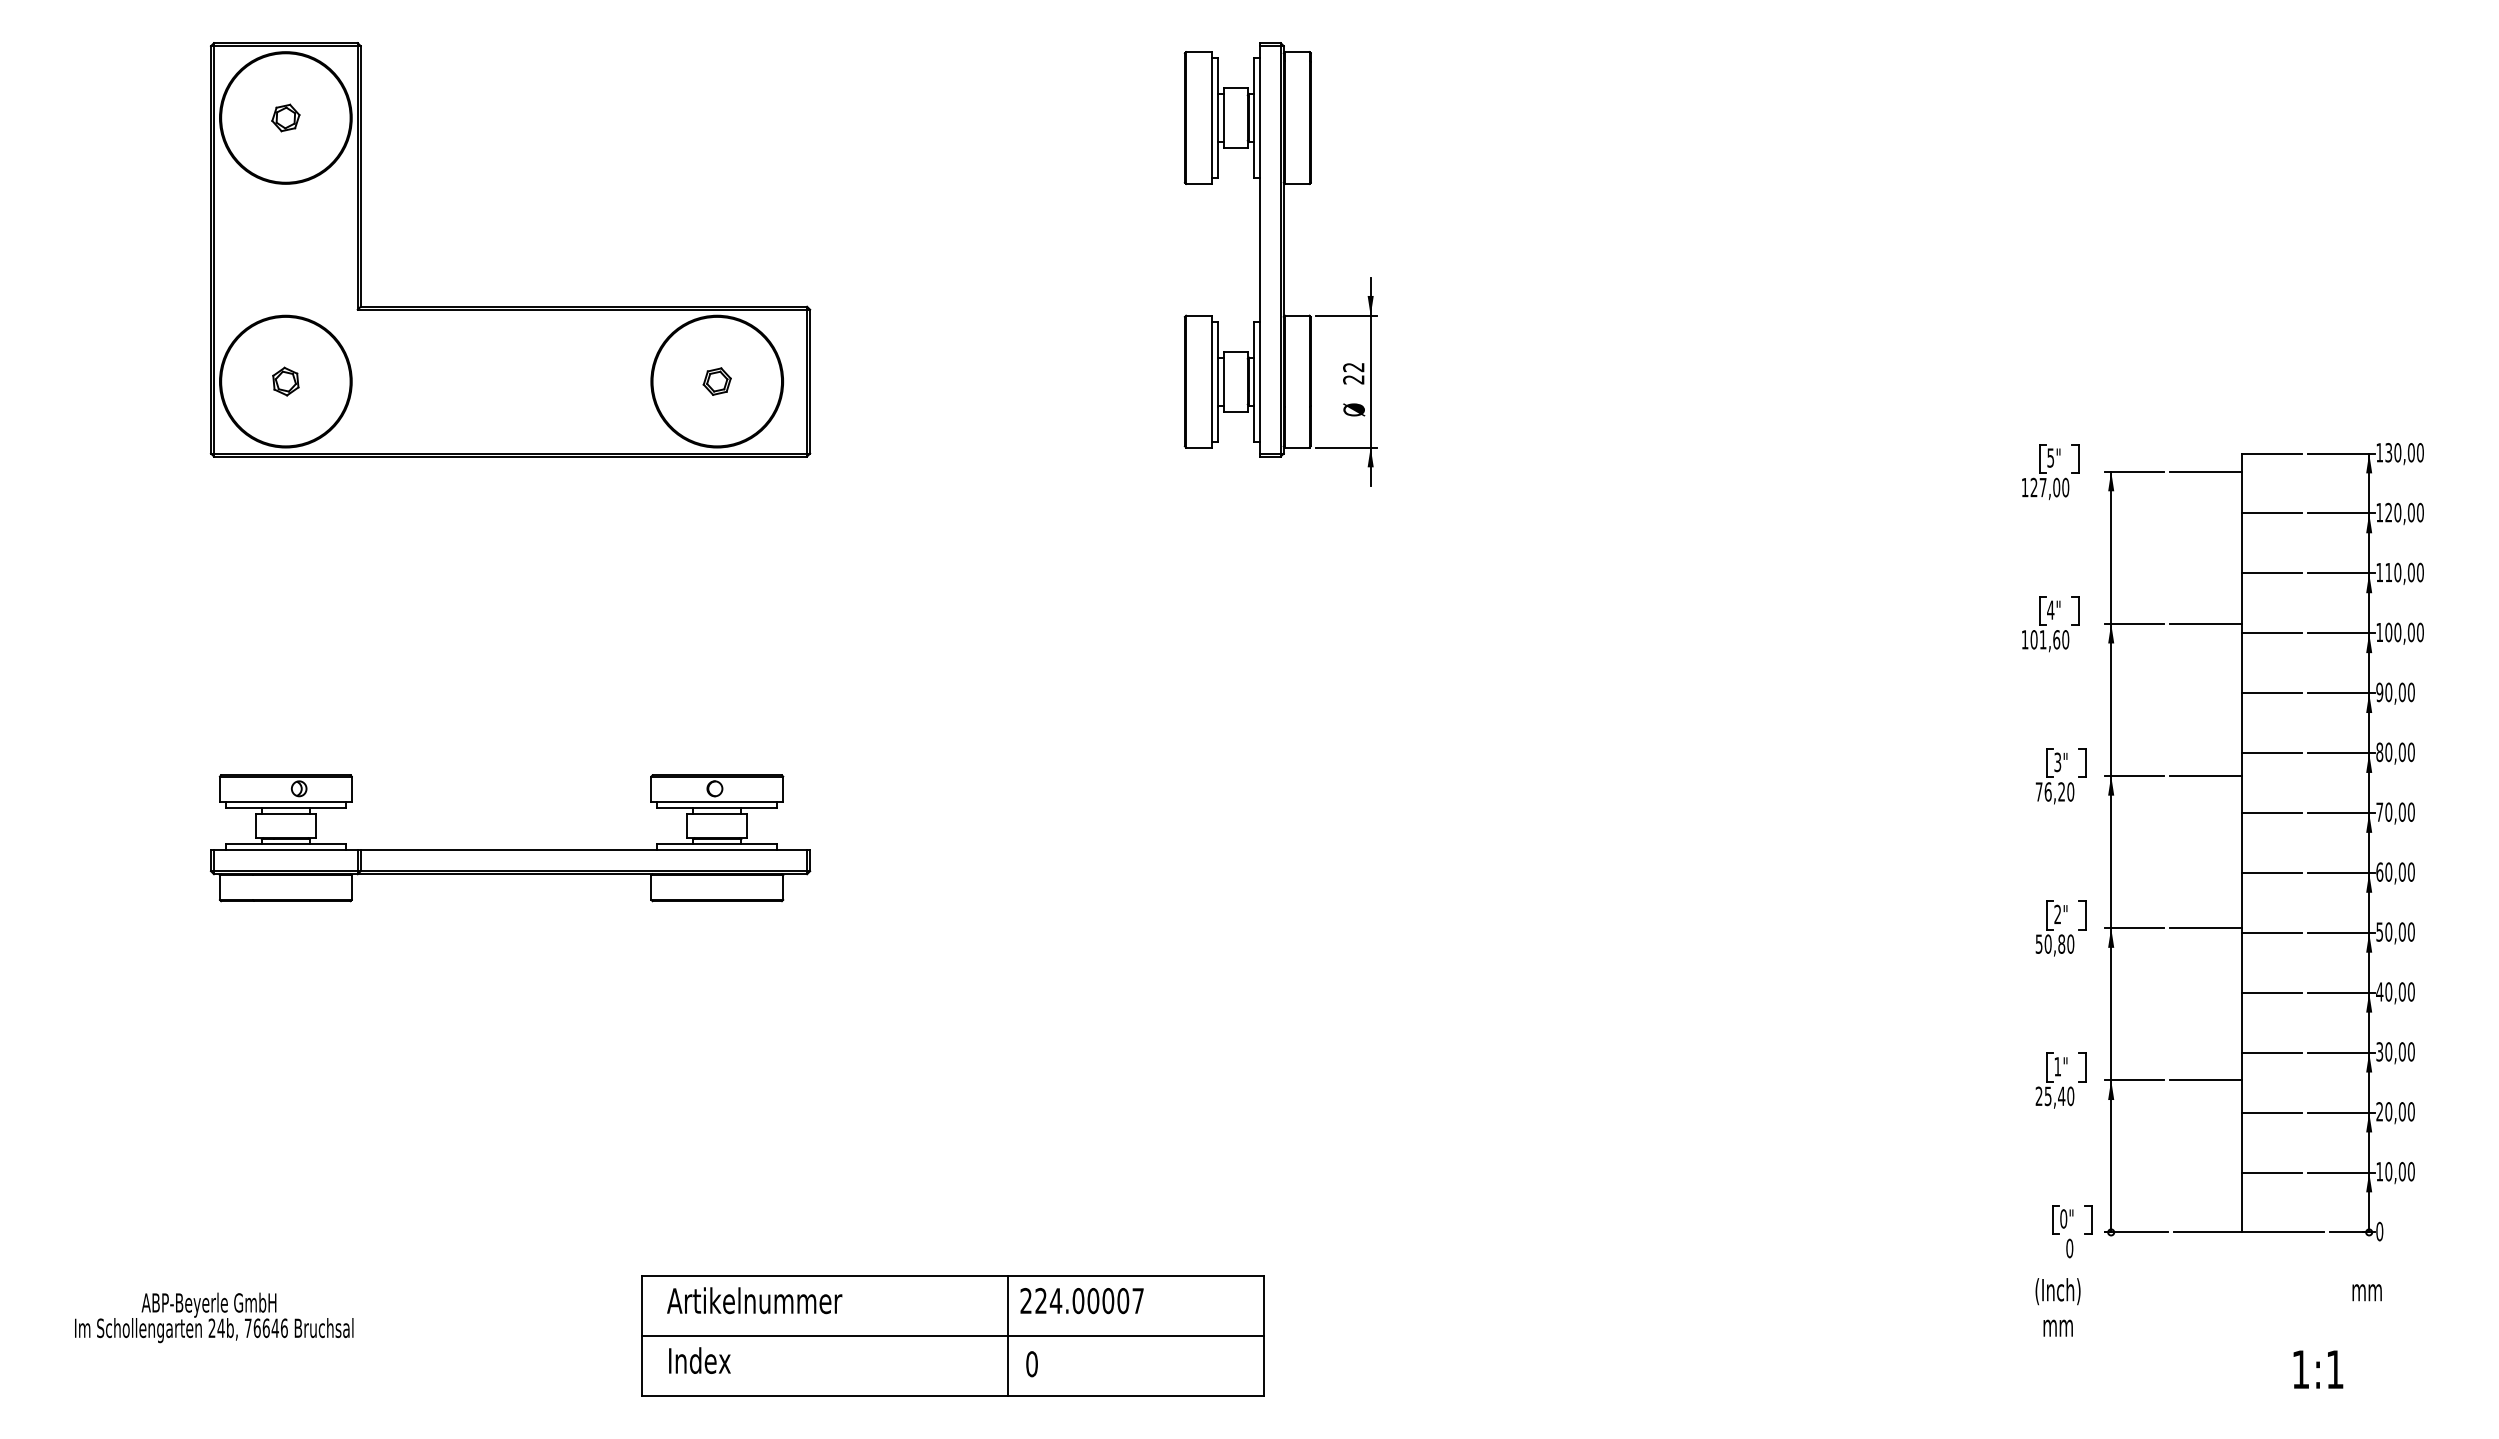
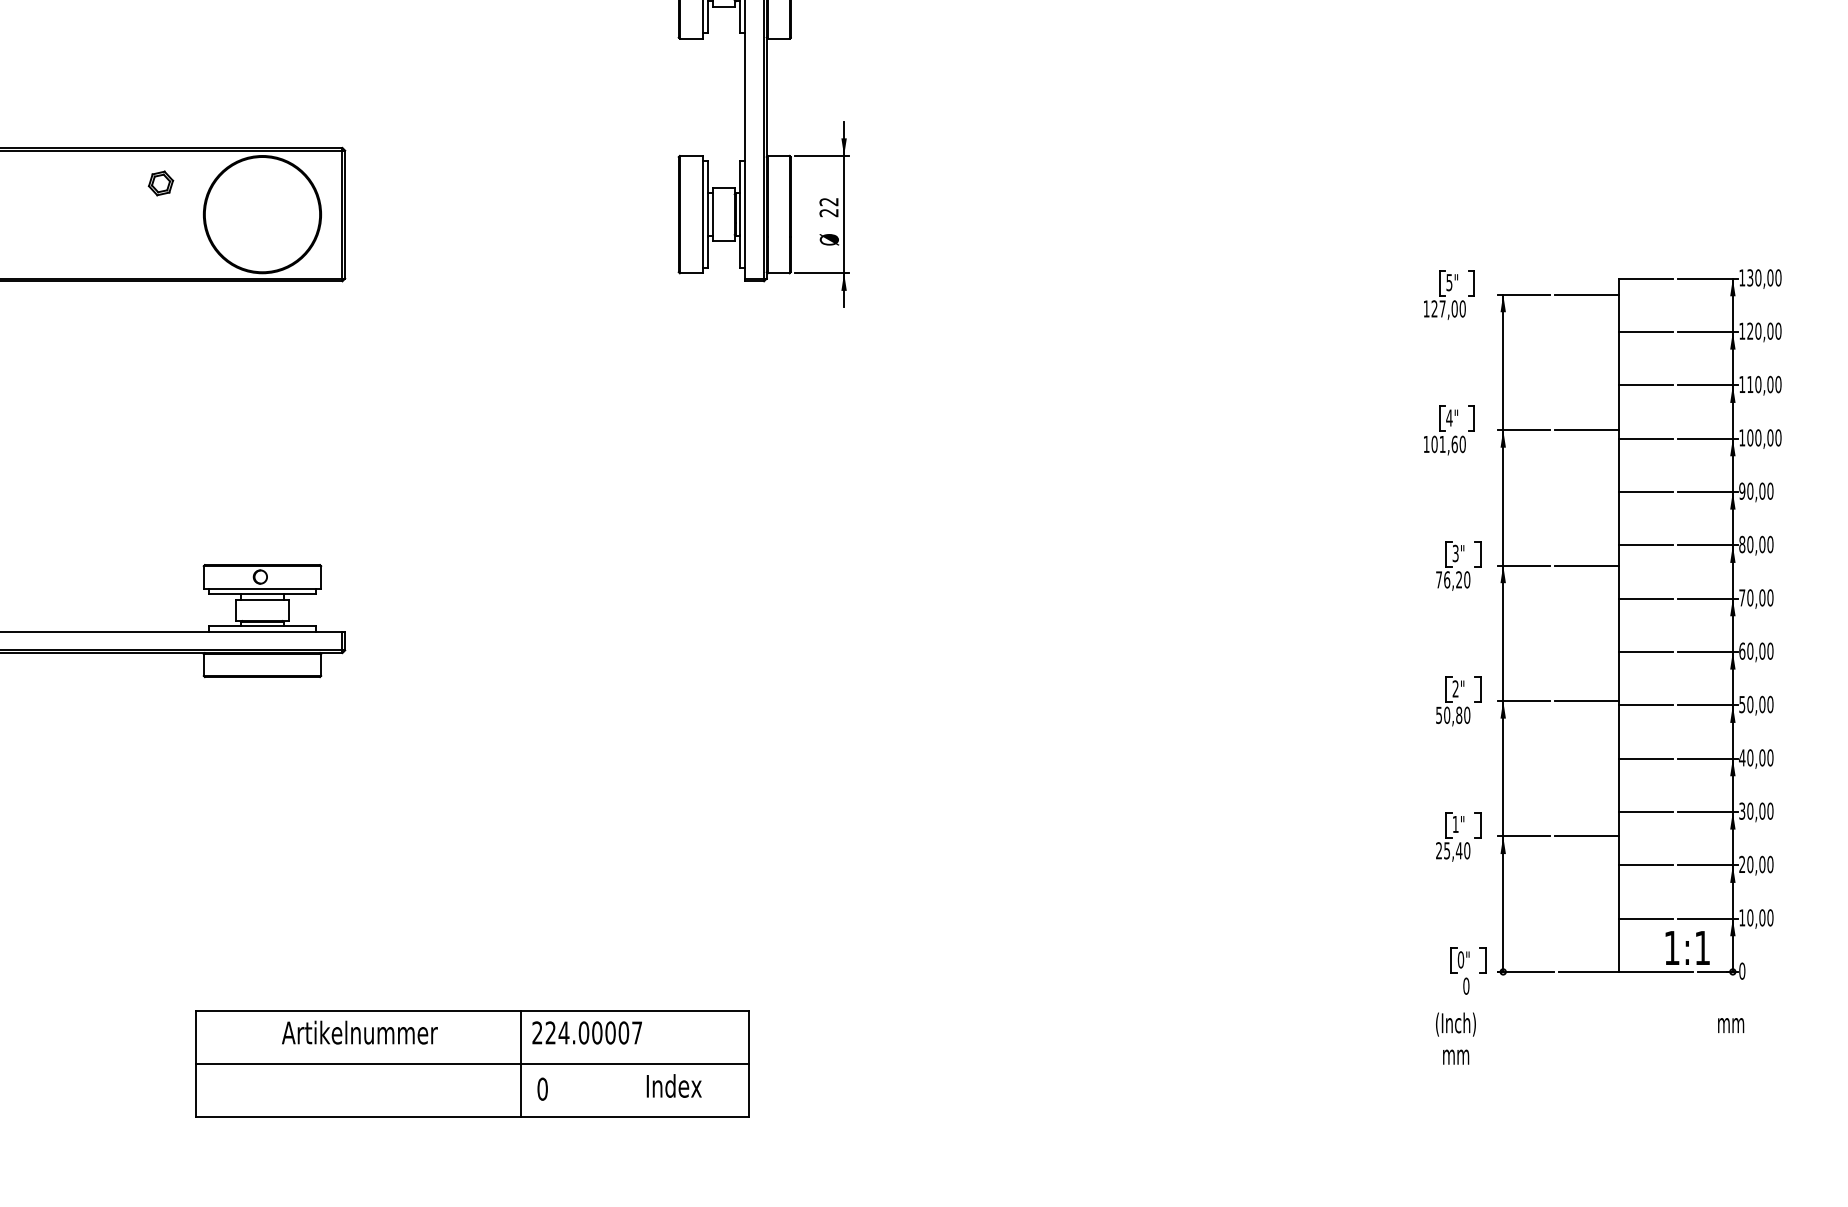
part: (716, 381) -> (160, 183), moved
text: (754, 1300) -> (359, 1032), moved
text: (699, 1360) -> (673, 1085), moved
text: (2318, 1369) -> (1687, 947), moved

